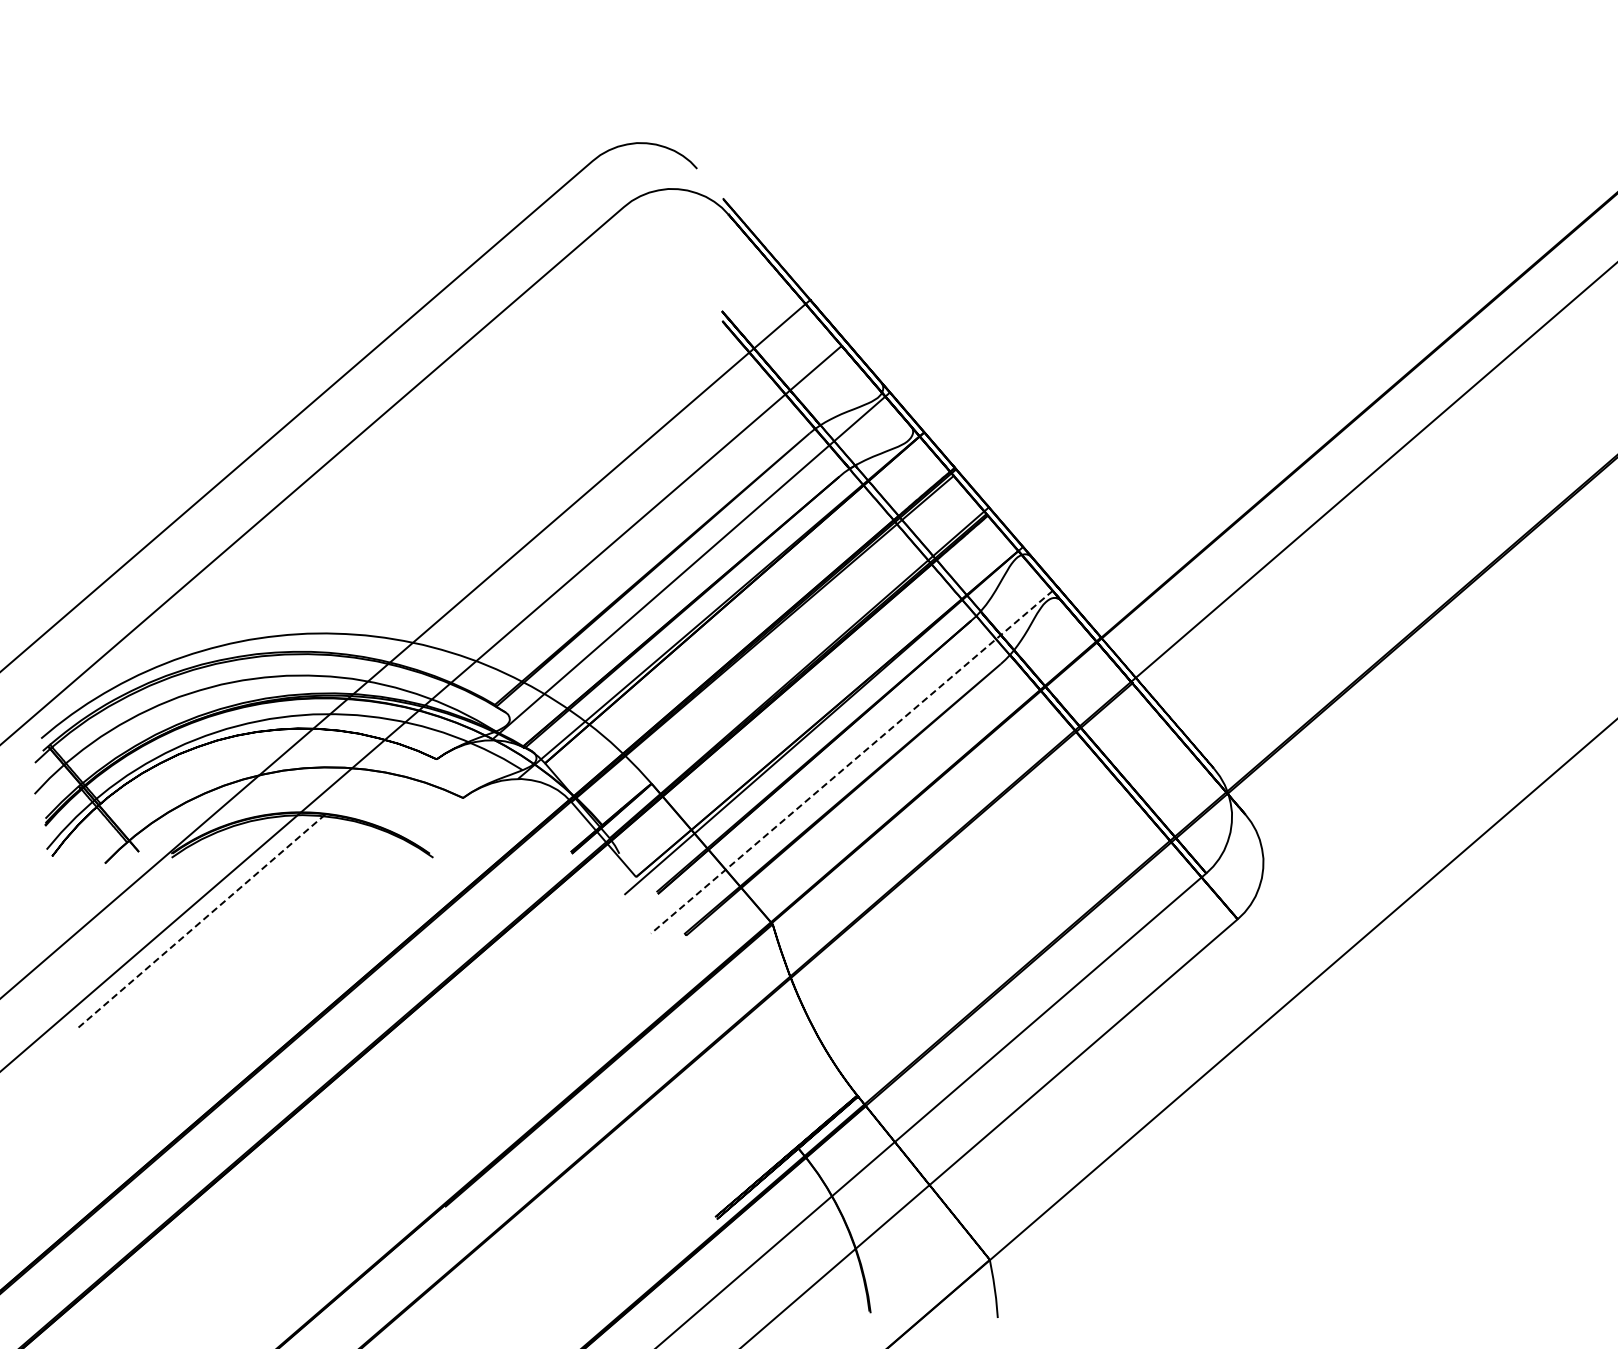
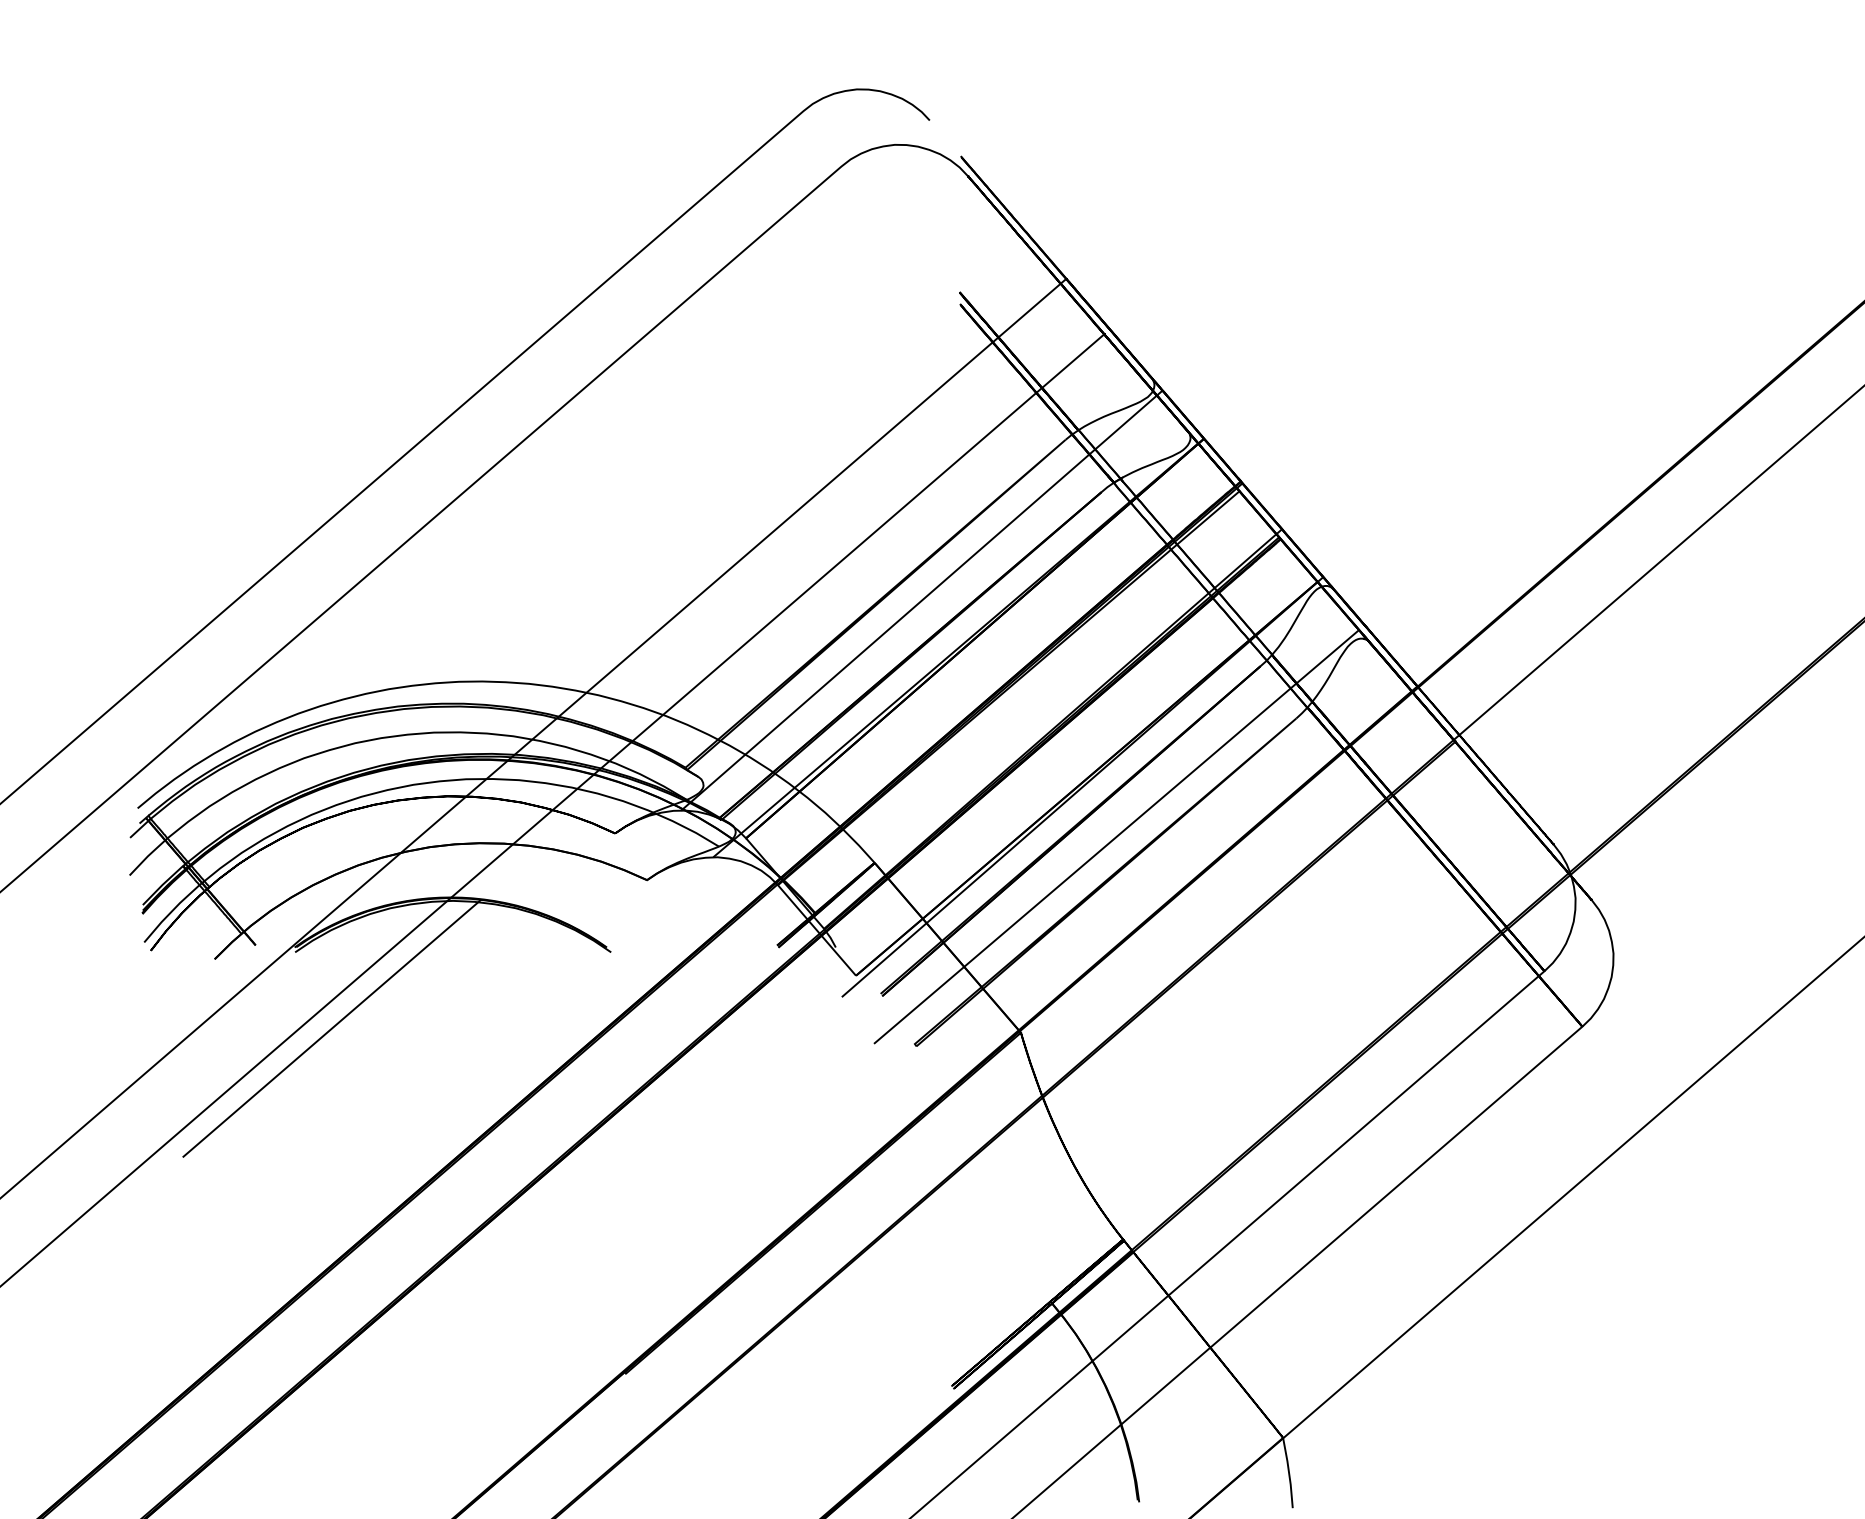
line: (851, 762) -> (1116, 837), dashed -> solid
line: (202, 920) -> (332, 1028), dashed -> solid

